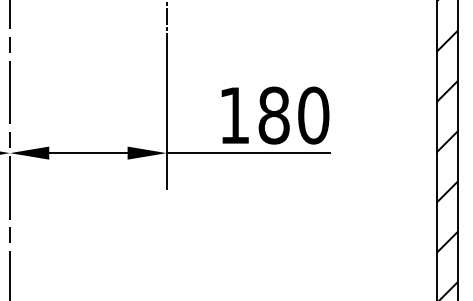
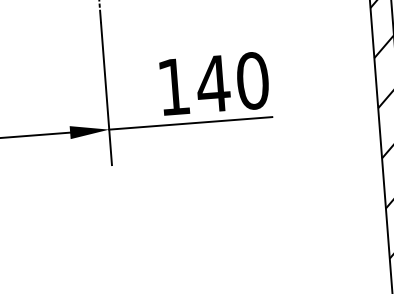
text: (273, 115) -> (212, 83), 180 -> 140

